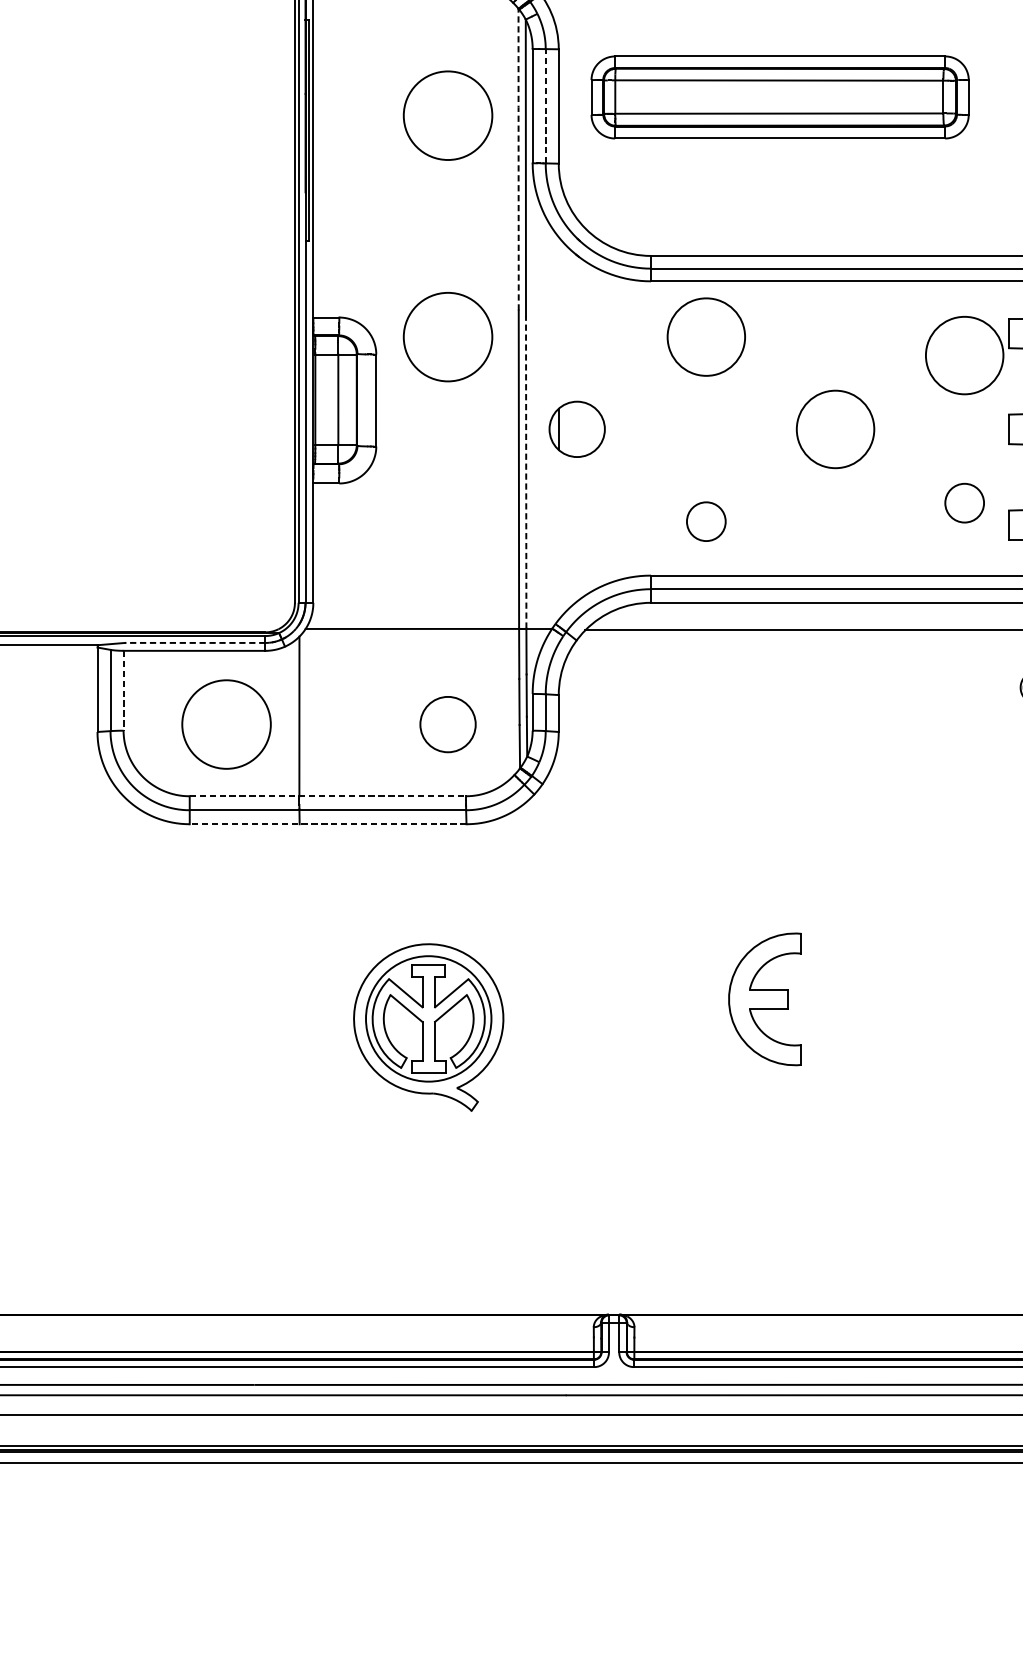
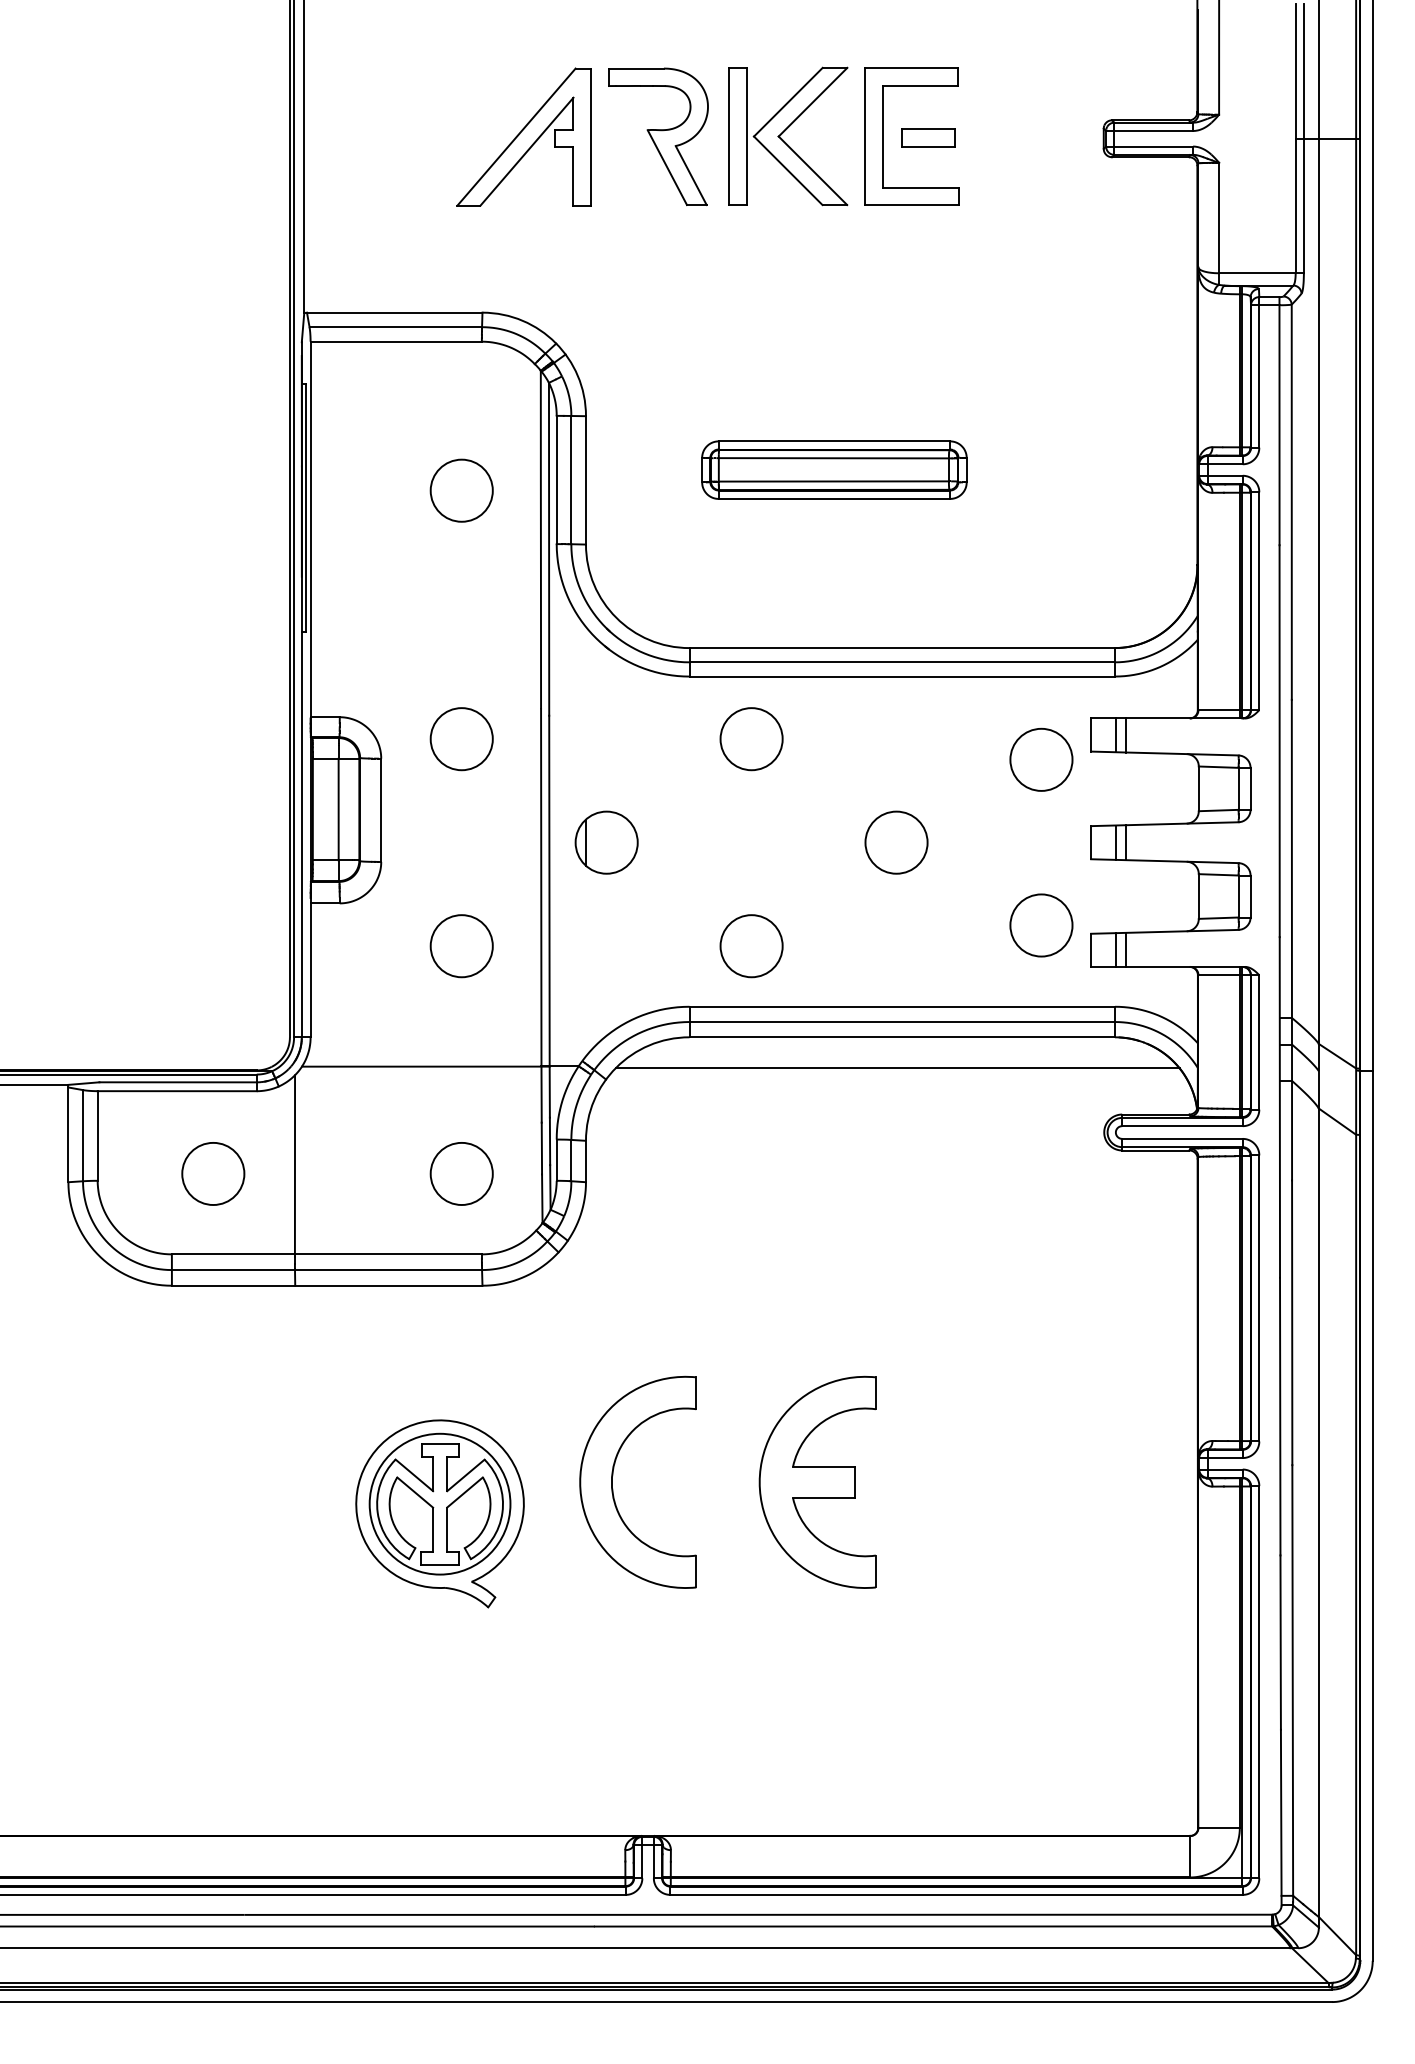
part: (780, 96) -> (834, 469), size x0.62
line: (545, 105) -> (571, 479), dashed -> solid
circle: (447, 115) -> (461, 490), size x0.62
line: (518, 159) -> (540, 539), dashed -> solid
circle: (447, 337) -> (461, 739), size x0.62
circle: (706, 337) -> (751, 739), size x0.71
circle: (964, 355) -> (1041, 759), size x0.71
circle: (835, 429) -> (896, 842), size x0.71
line: (526, 471) -> (549, 890), dashed -> solid
circle: (964, 503) -> (1041, 925), size x1.43
circle: (447, 521) -> (461, 946), added
circle: (706, 521) -> (751, 946), size x1.43
line: (195, 643) -> (178, 1082), dashed -> solid
line: (123, 690) -> (97, 1135), dashed -> solid
circle: (226, 724) -> (213, 1173), size x0.62
line: (328, 796) -> (327, 1254), dashed -> solid
line: (327, 824) -> (326, 1285), dashed -> solid
part: (583, 993) -> (613, 1475), added
part: (765, 998) -> (817, 1481), size x1.43

